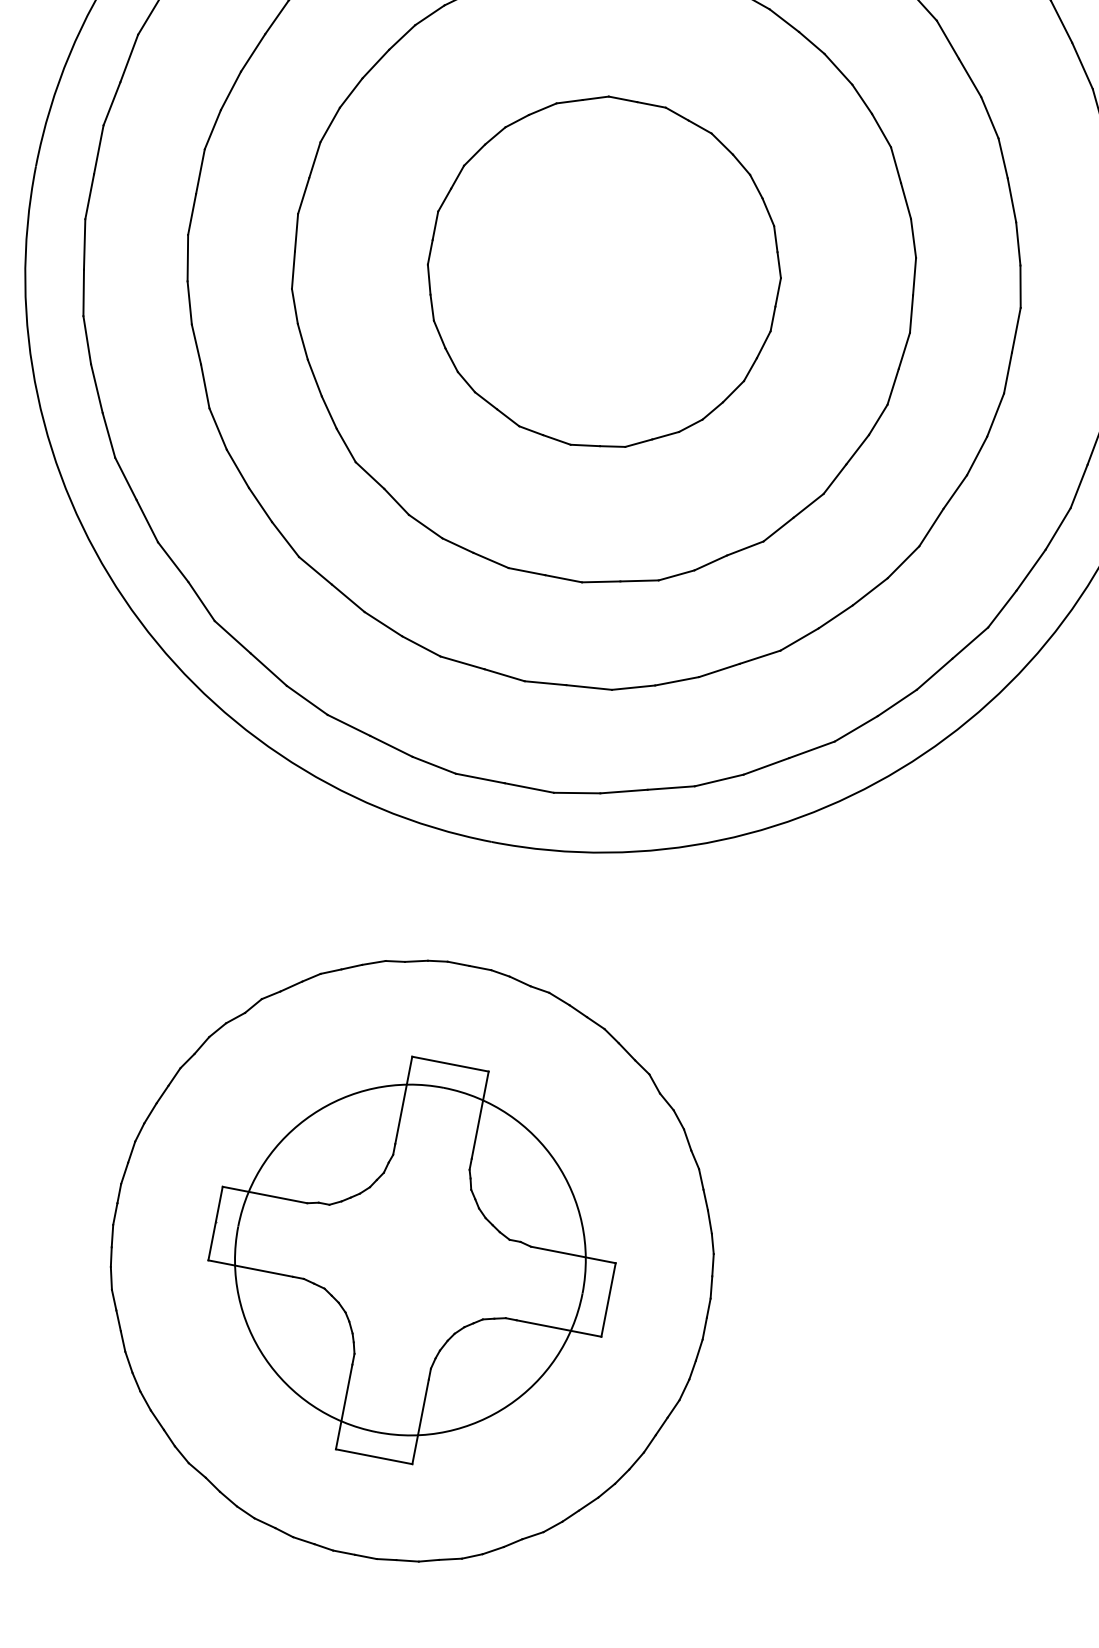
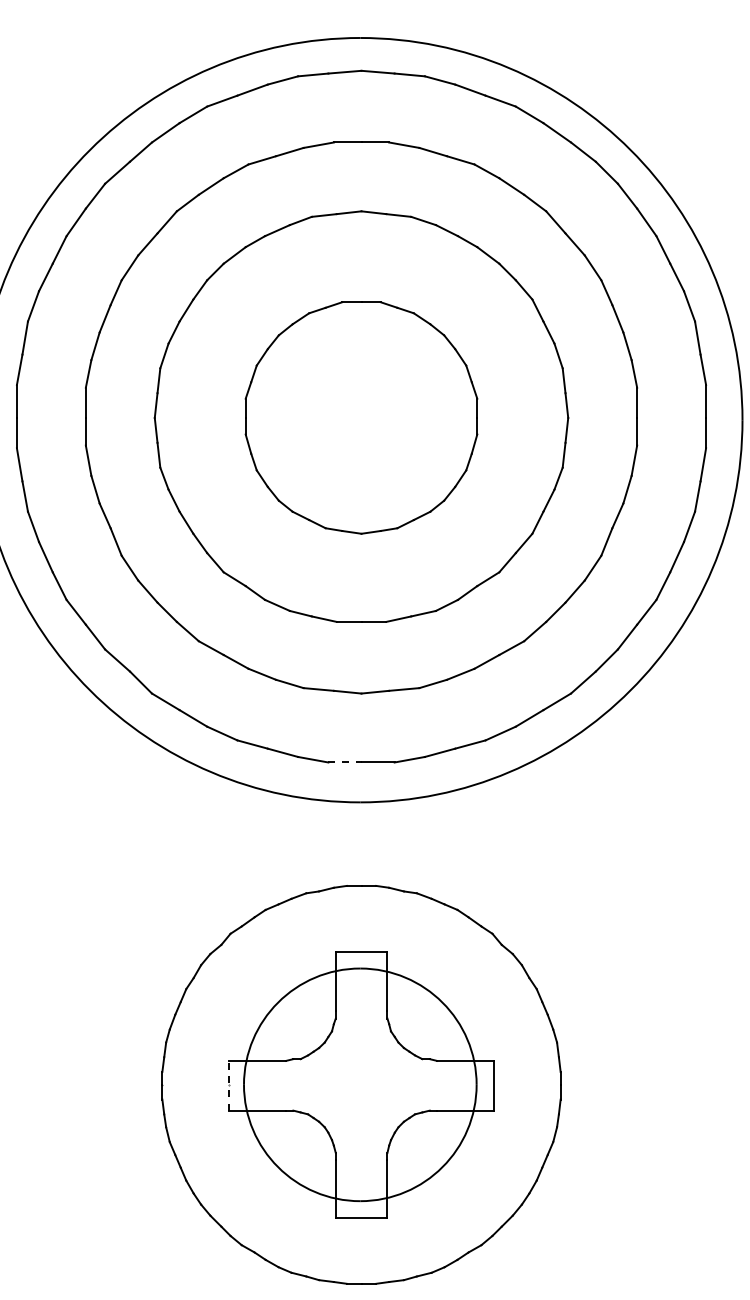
line: (479, 778) -> (344, 762), solid -> dashed
line: (215, 1223) -> (228, 1085), solid -> dashed

